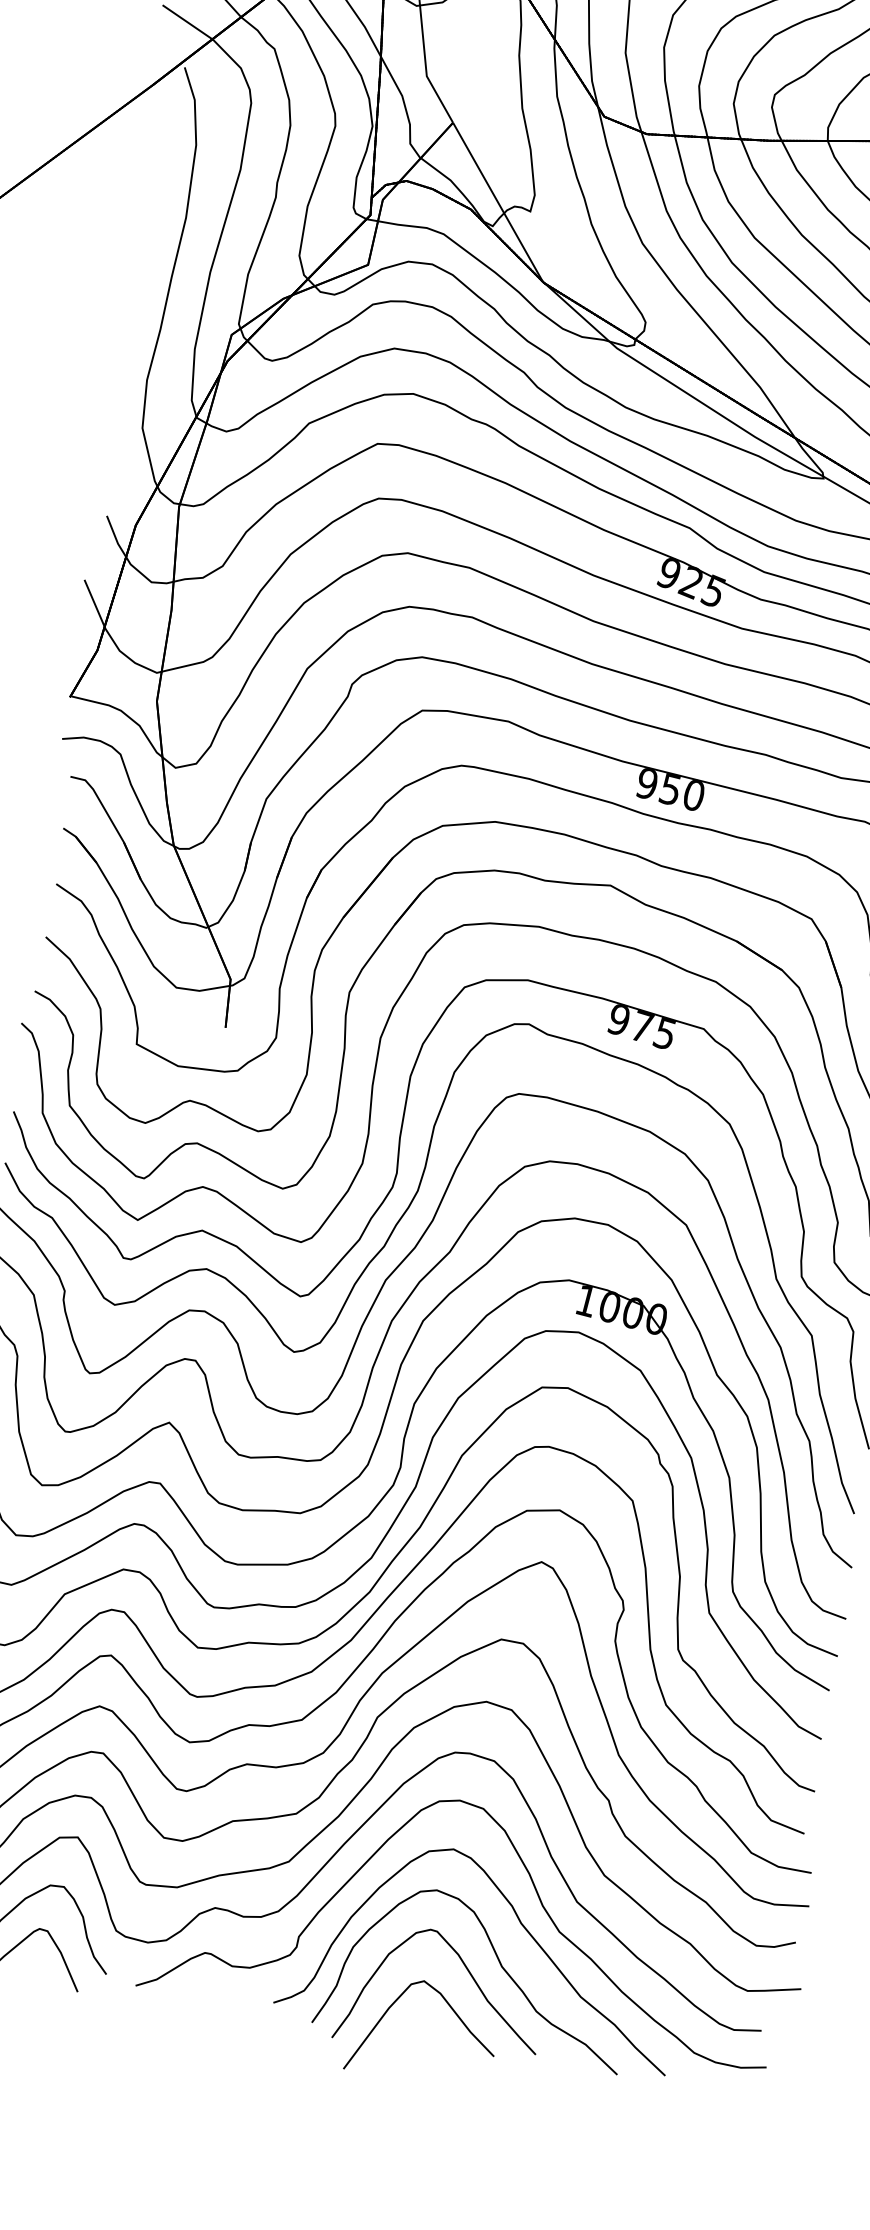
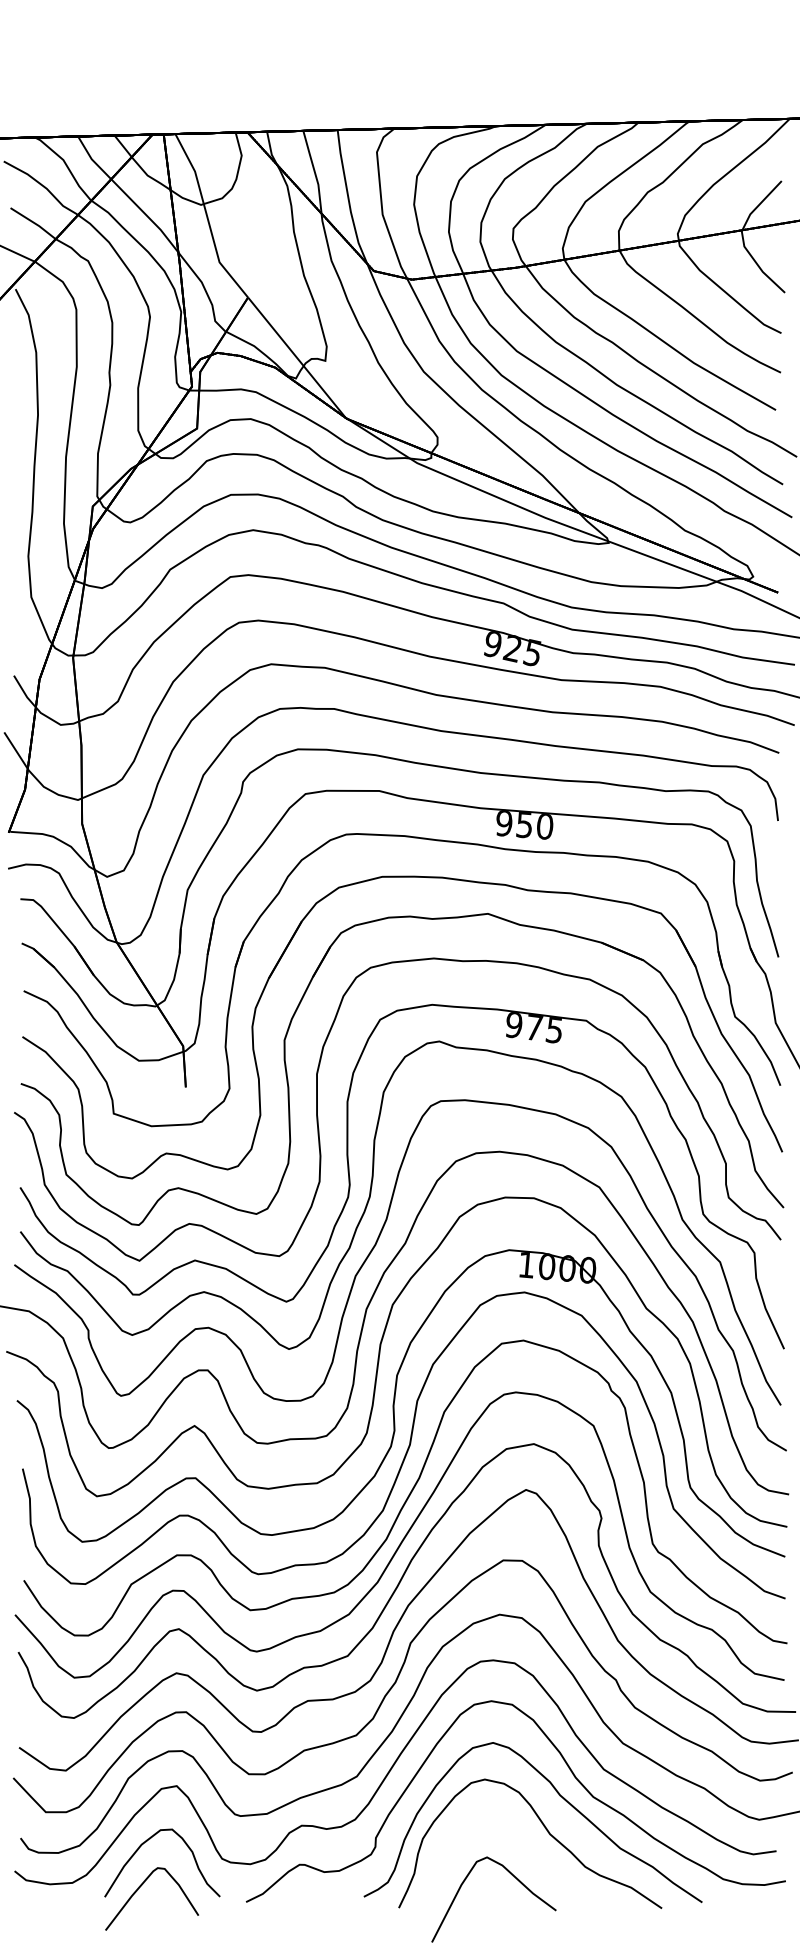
curve: (471, 1978) -> (526, 1848), removed

